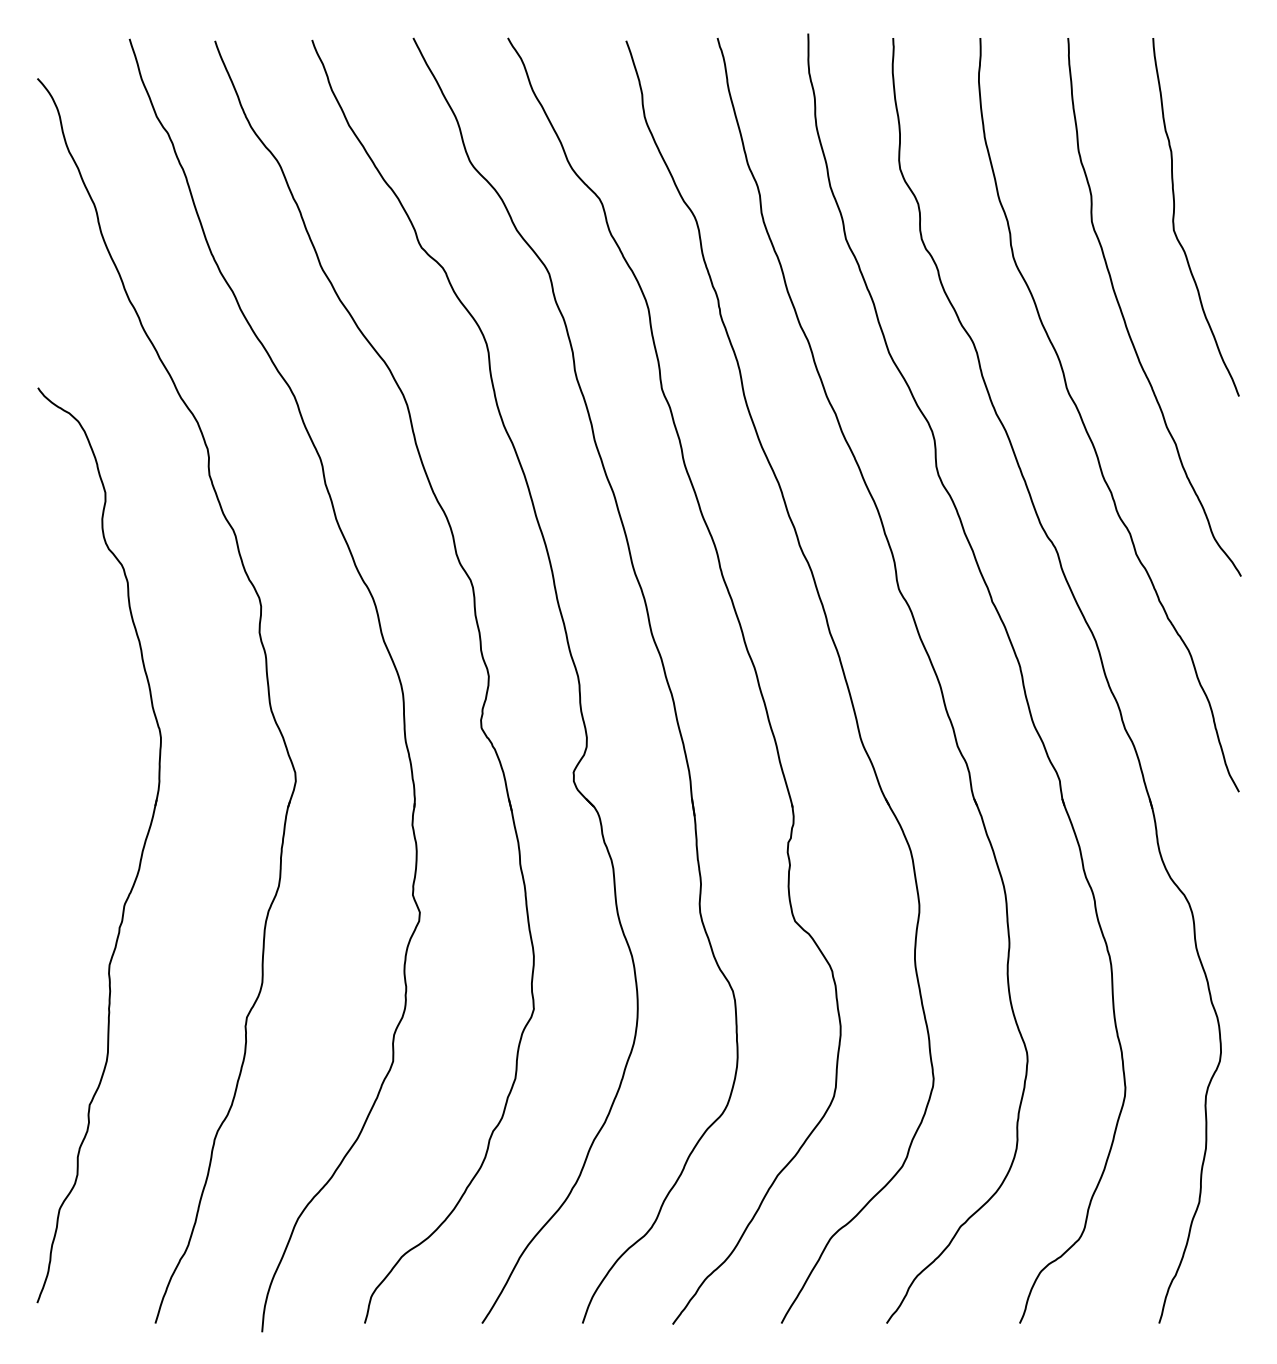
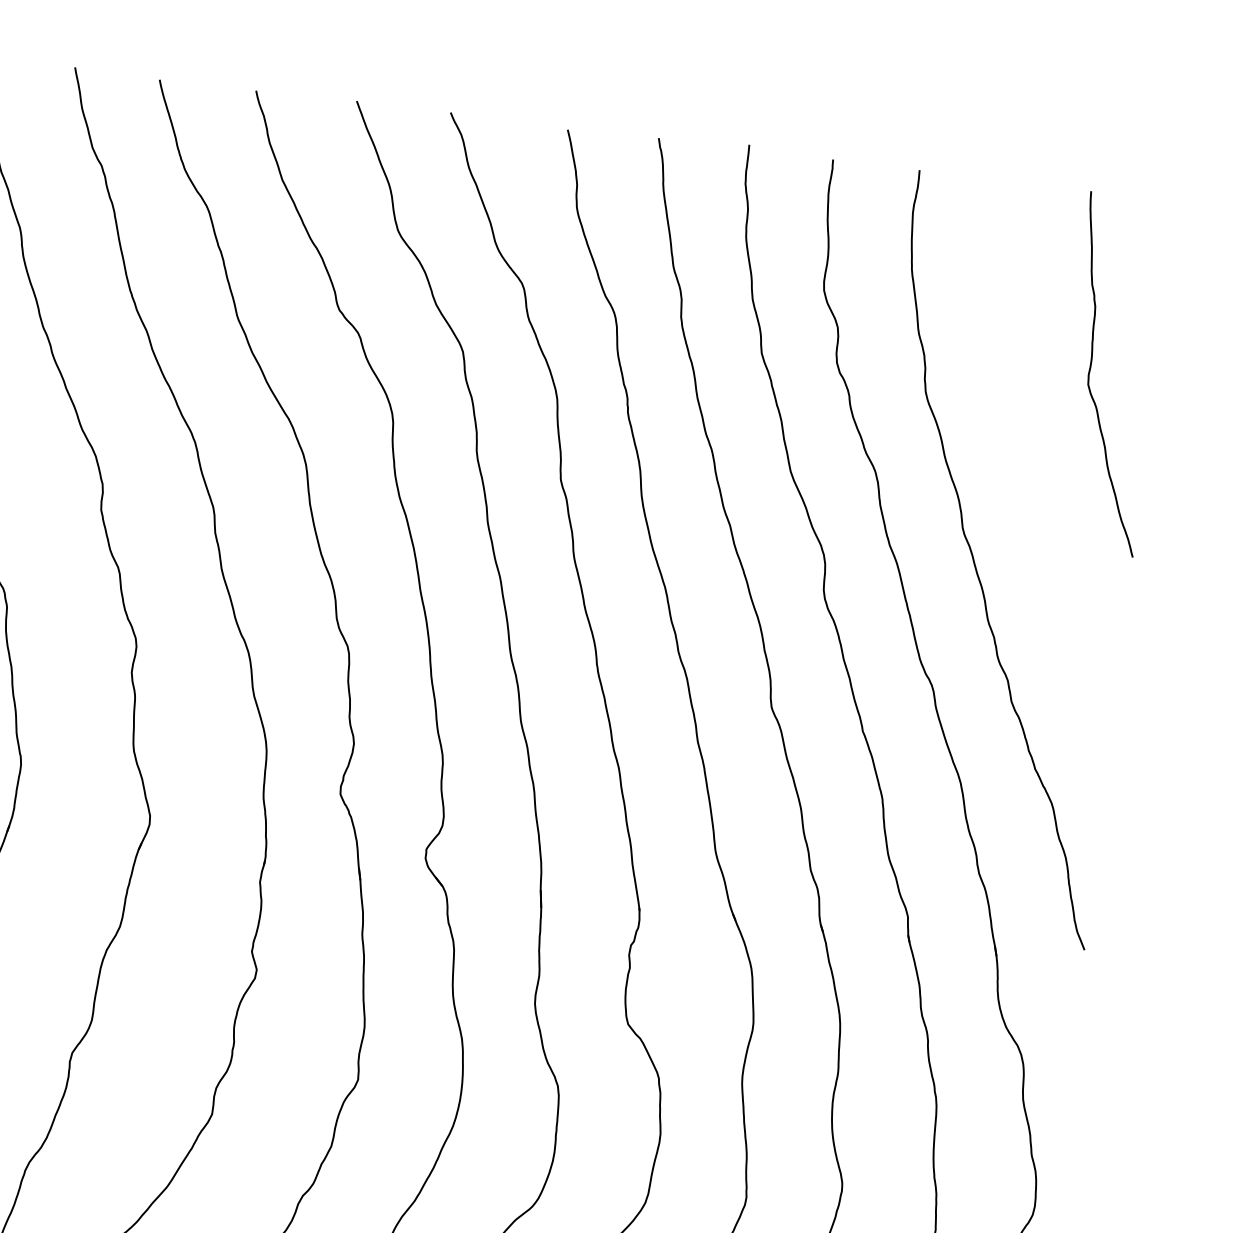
curve: (1124, 317) -> (1028, 465), removed

